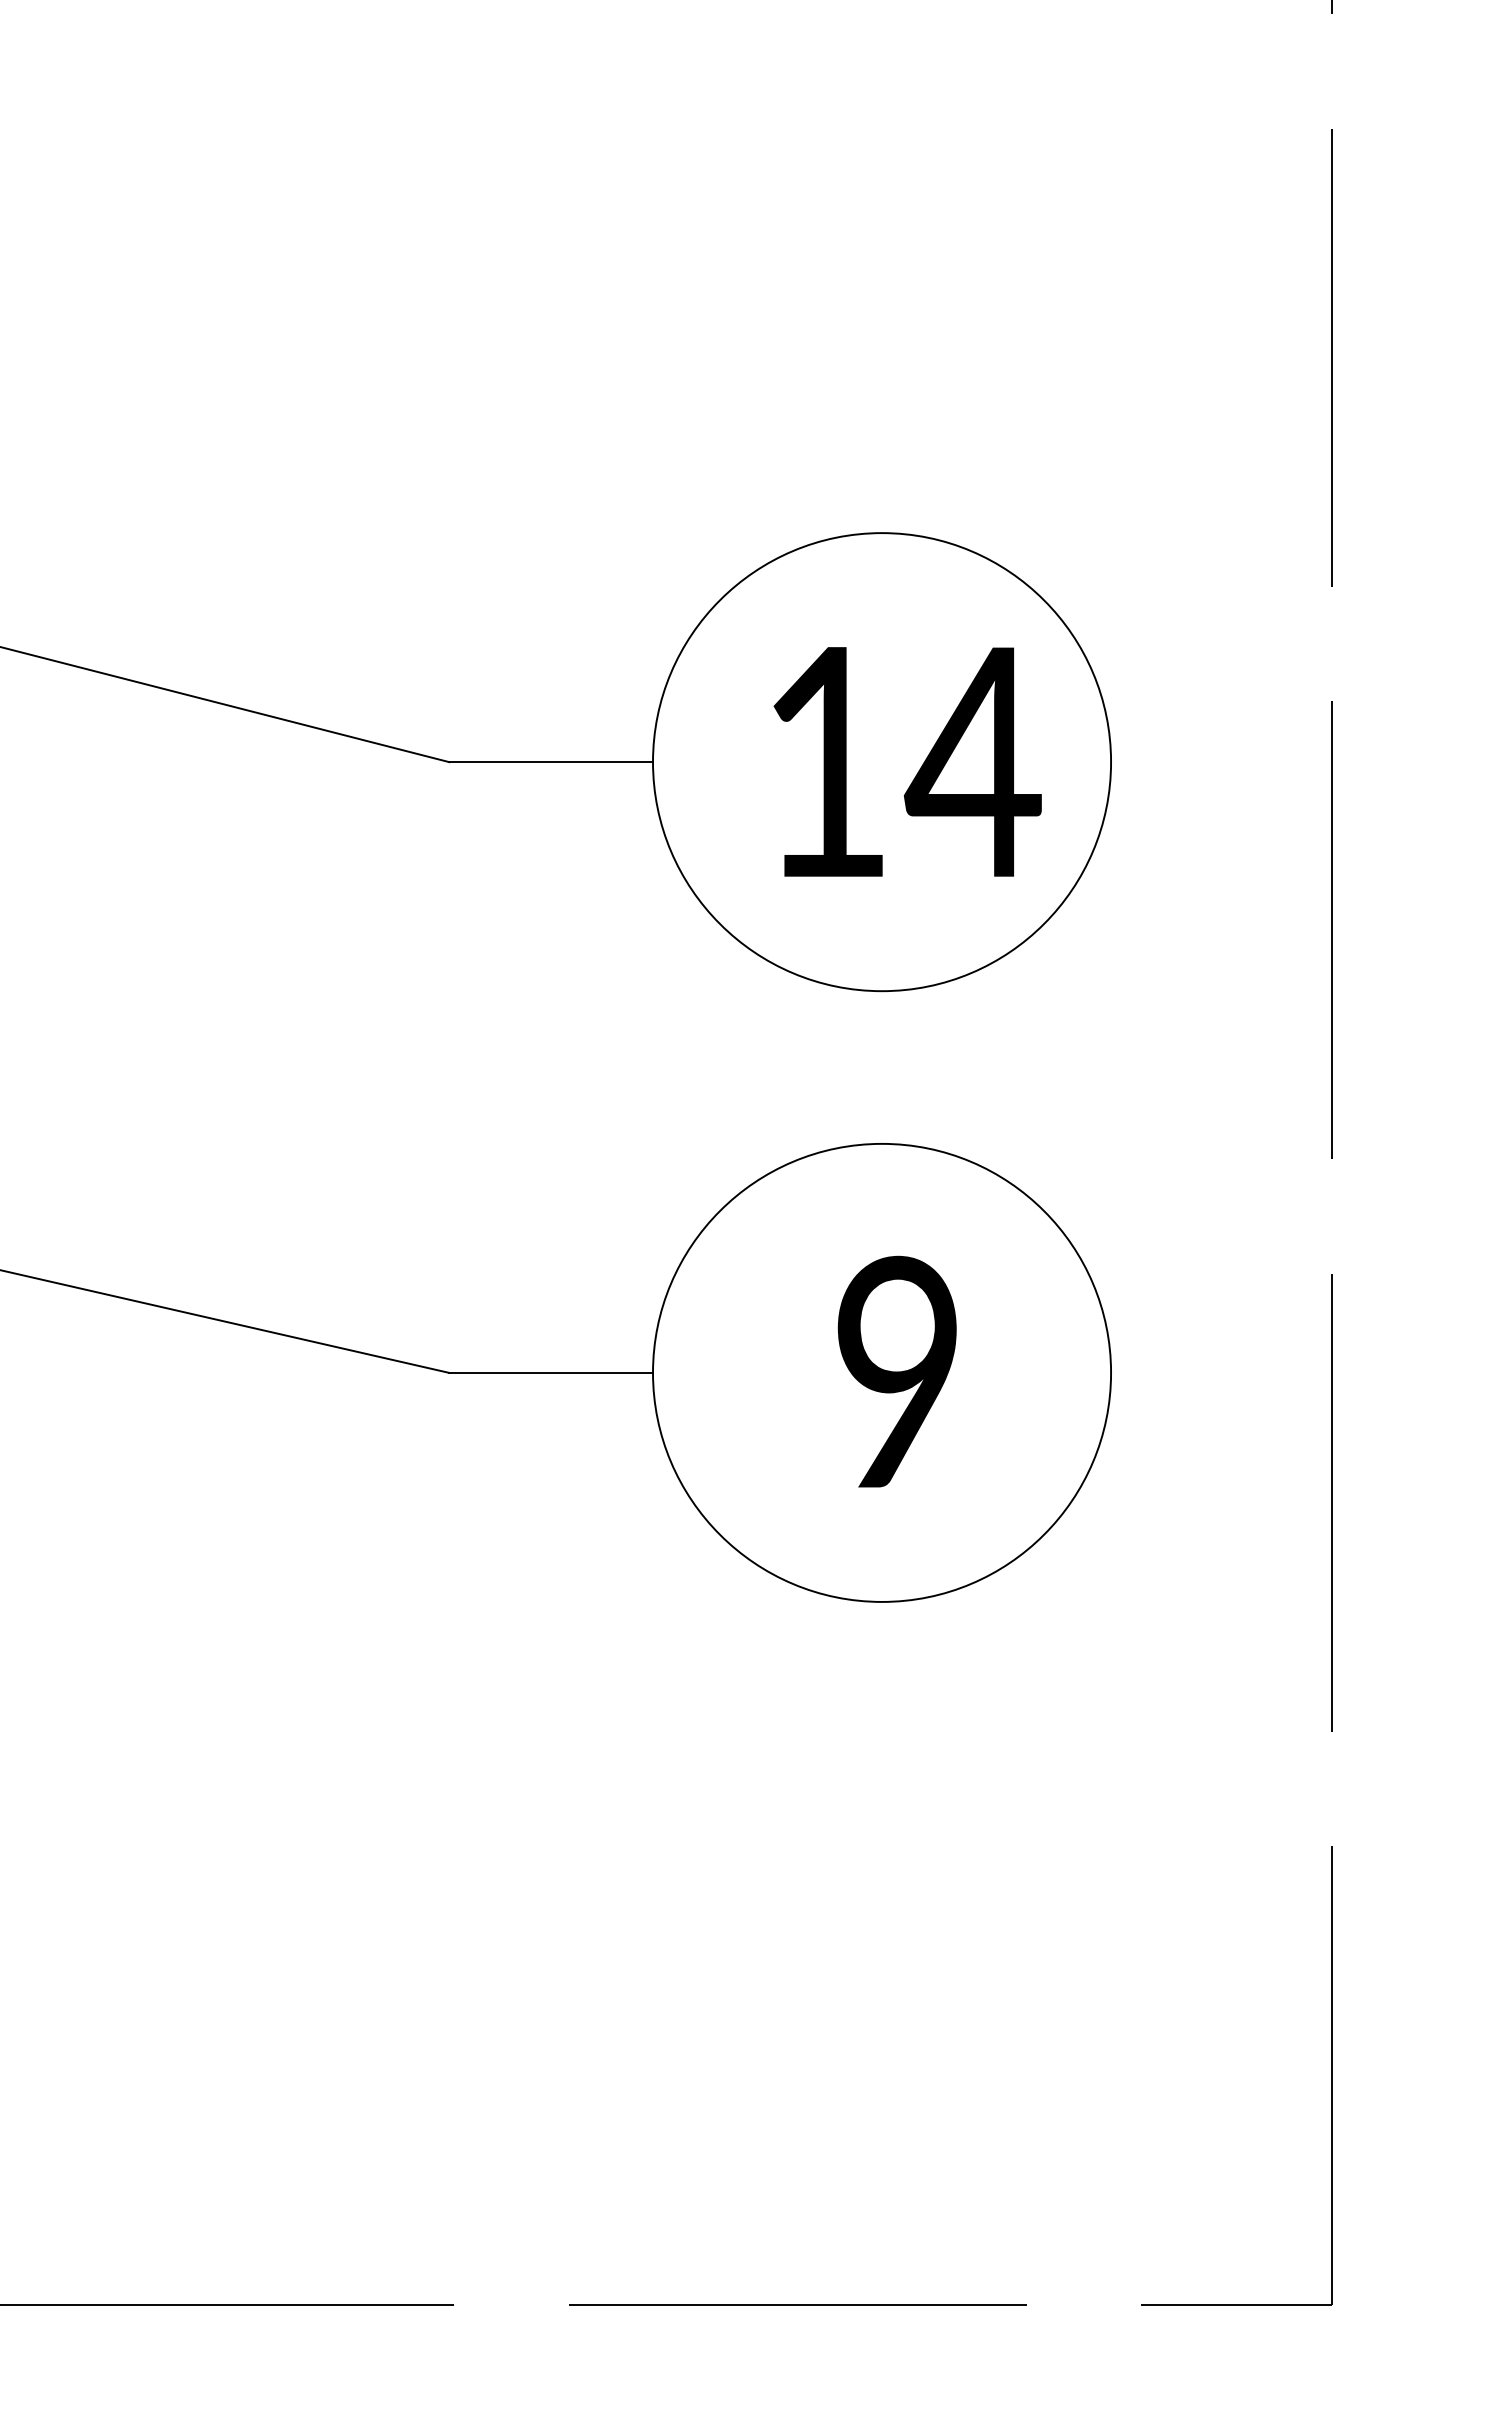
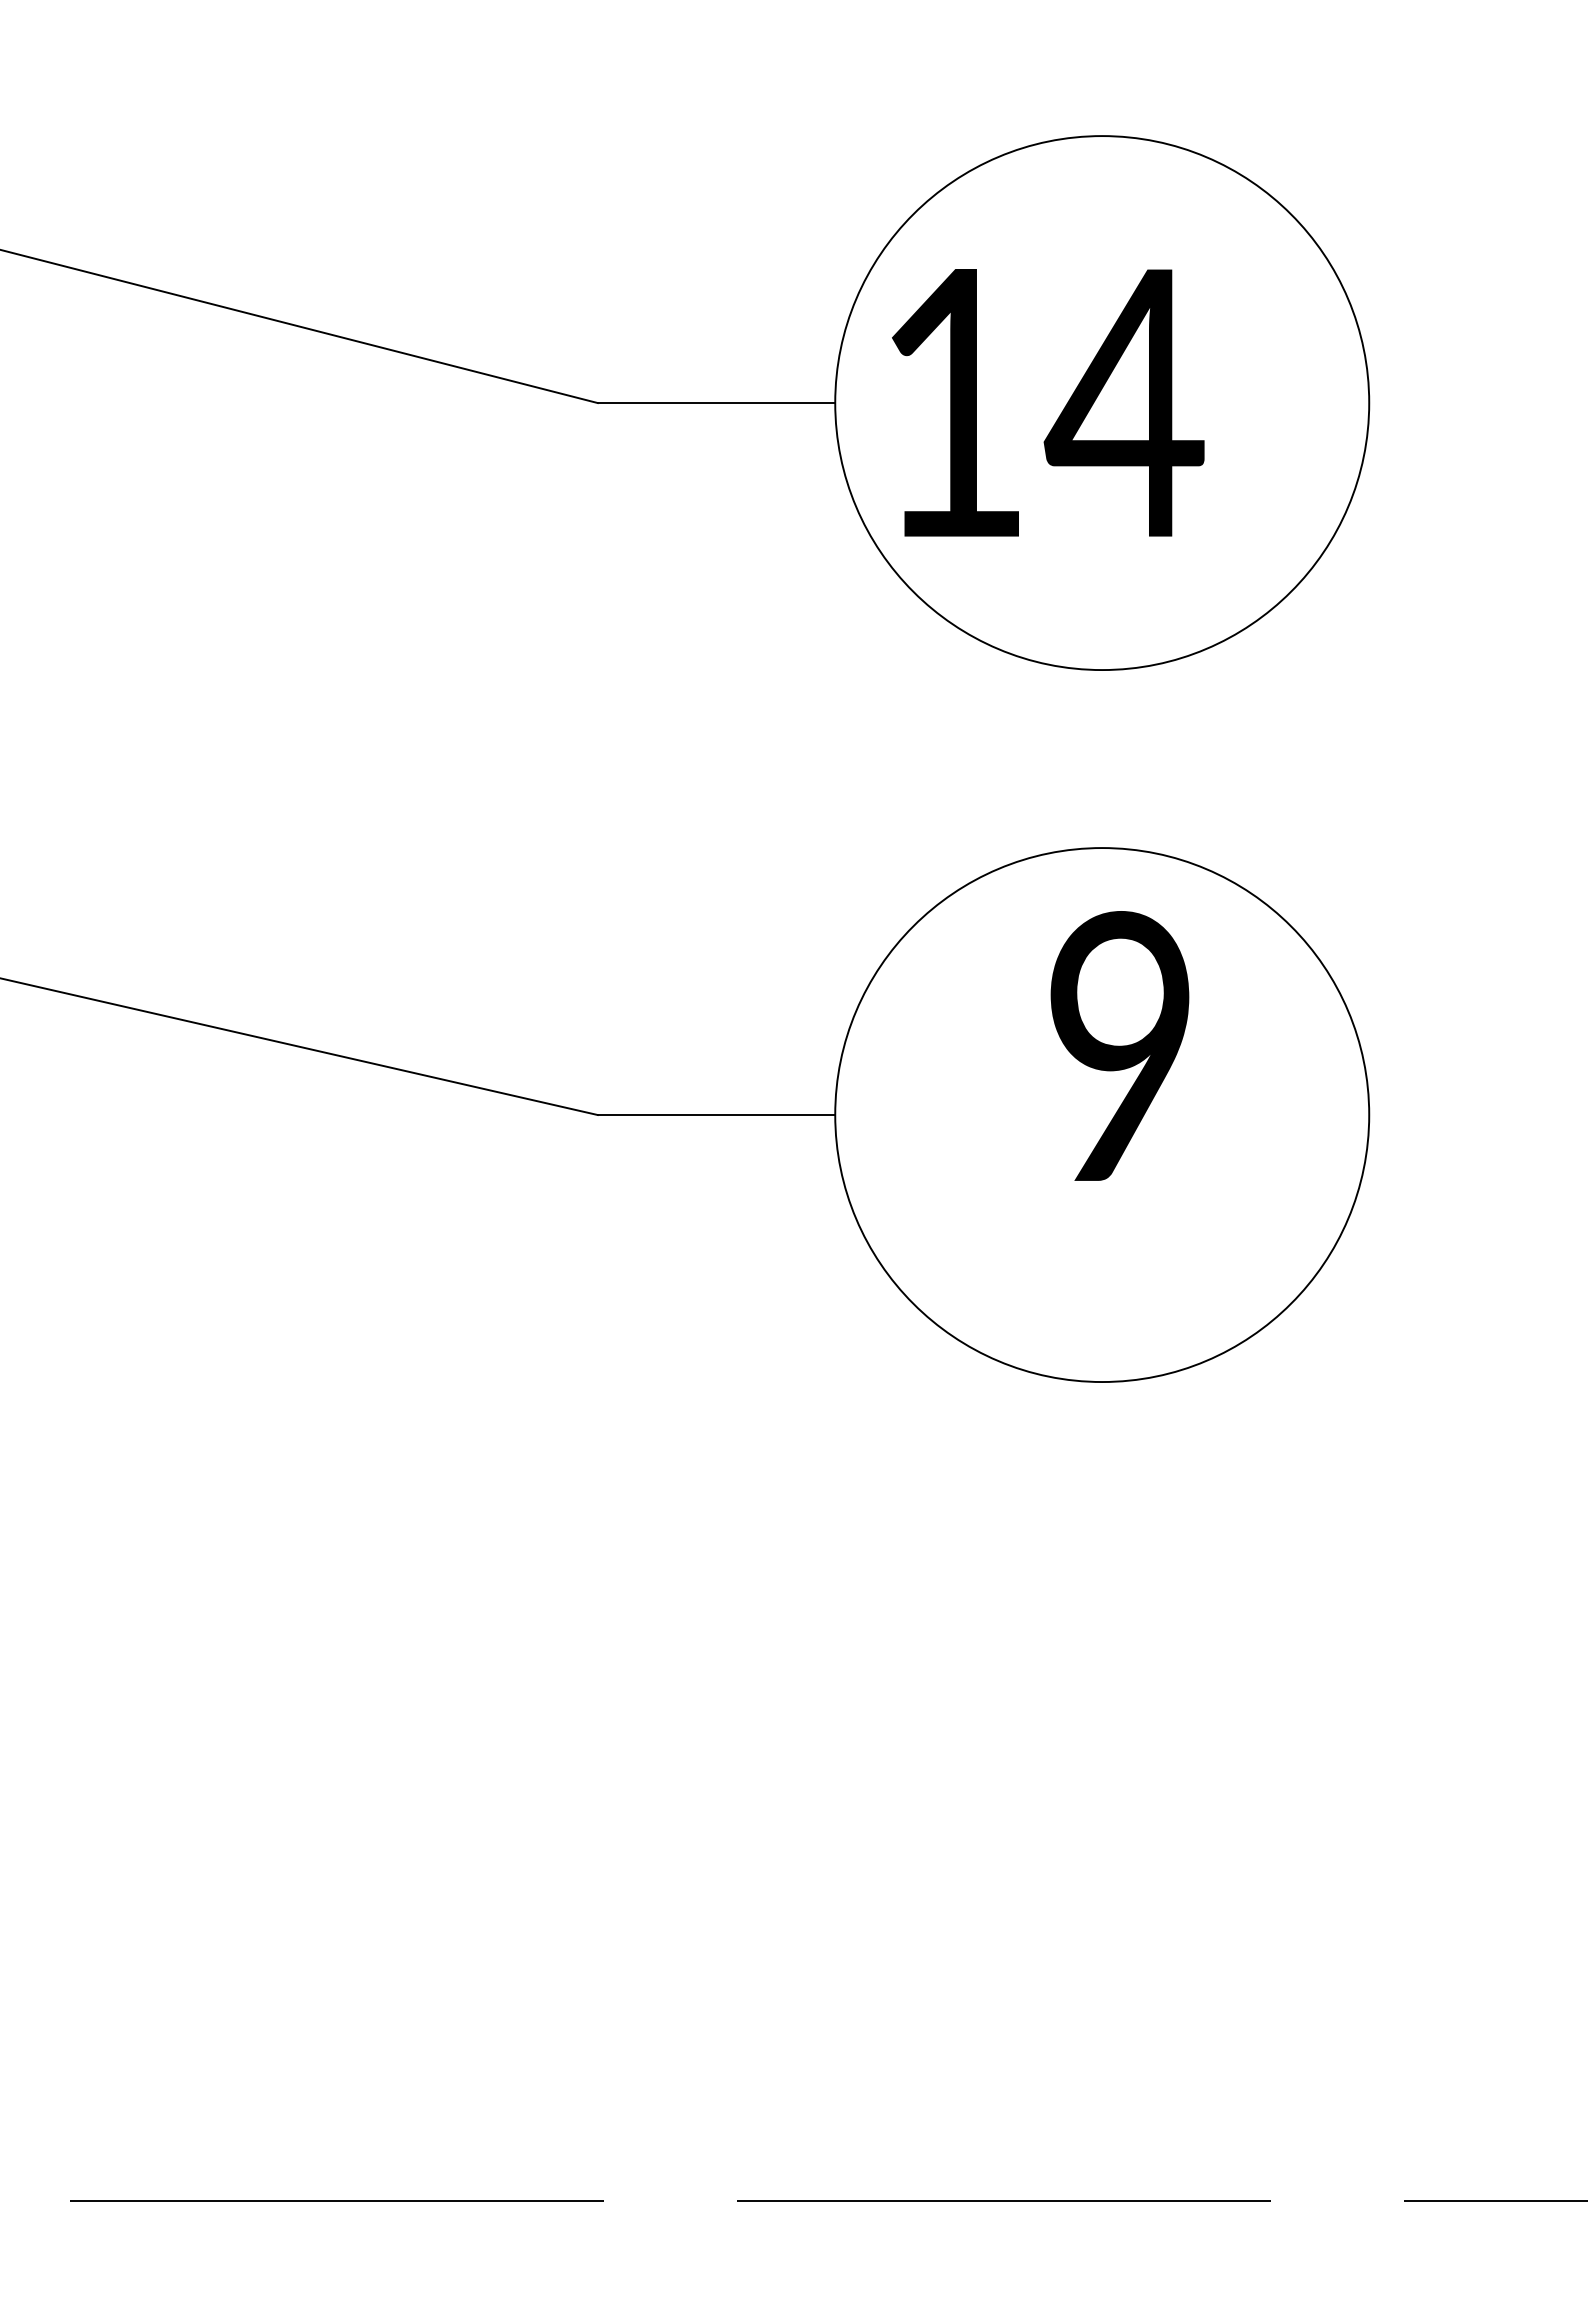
text: (907, 761) -> (1047, 402), moved
text: (896, 1371) -> (1119, 1045), moved

